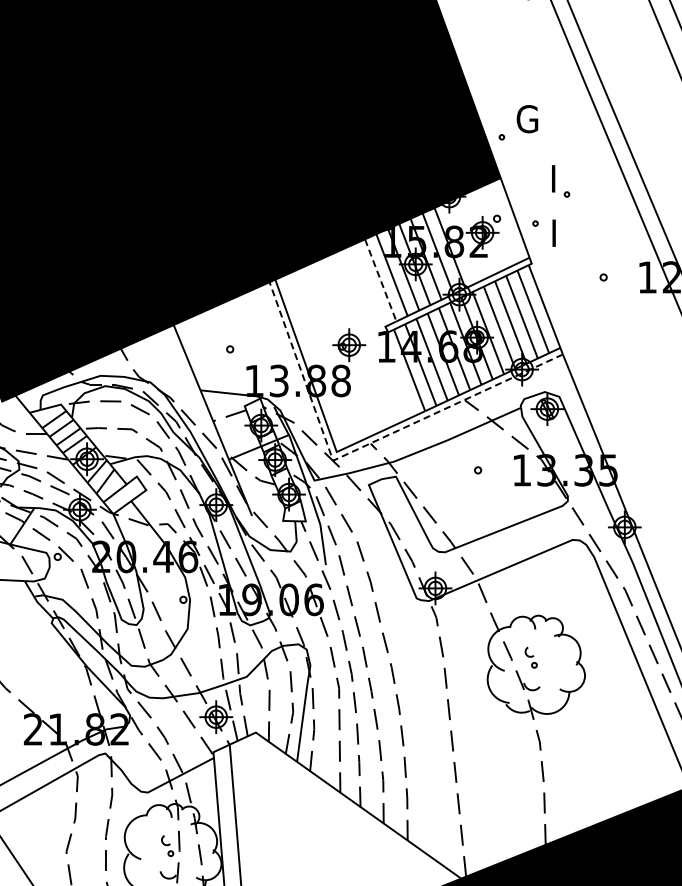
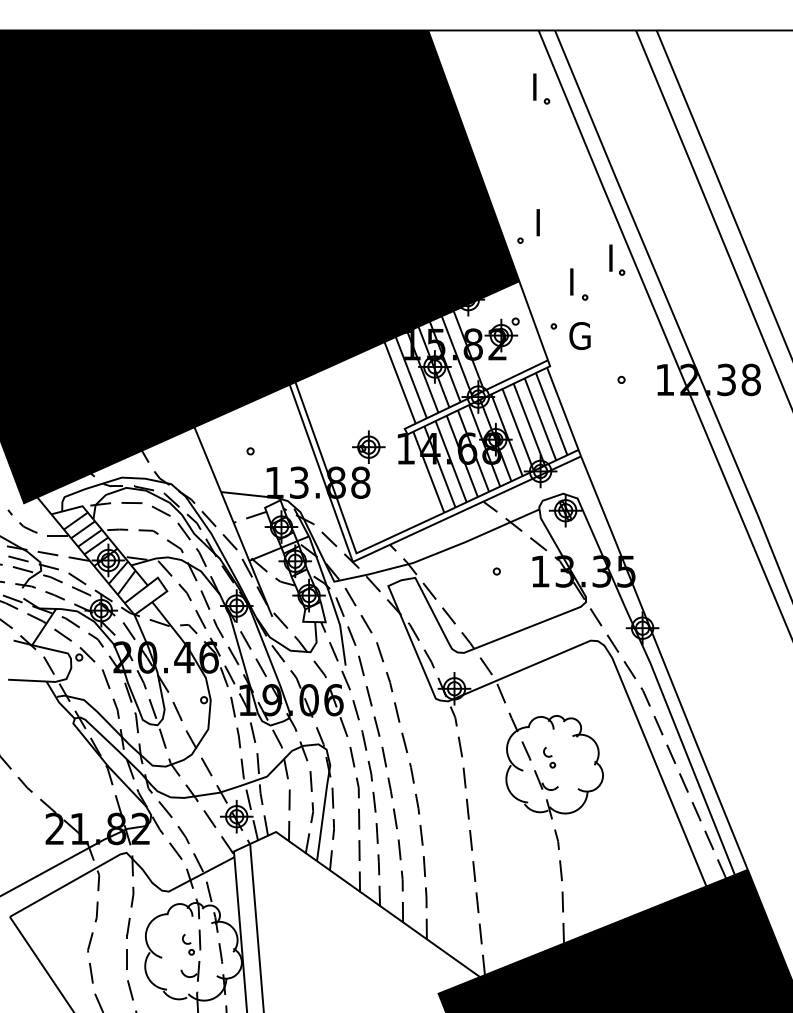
text: (527, 118) -> (545, 222), G -> I
part: (599, 156) -> (617, 259), added
text: (561, 233) -> (579, 336), I -> G
line: (381, 280) -> (400, 382), dashed -> solid
line: (360, 447) -> (380, 548), dashed -> solid

